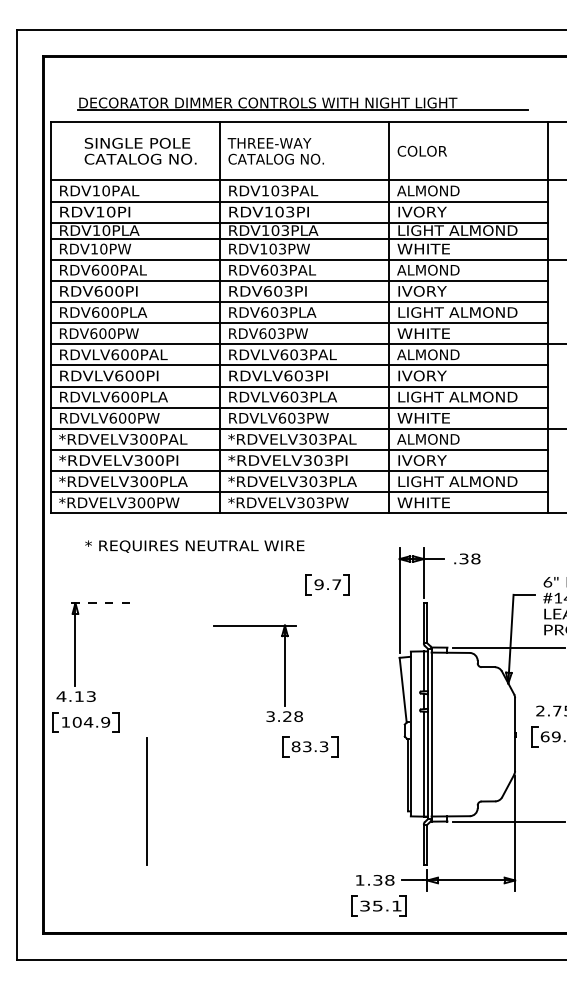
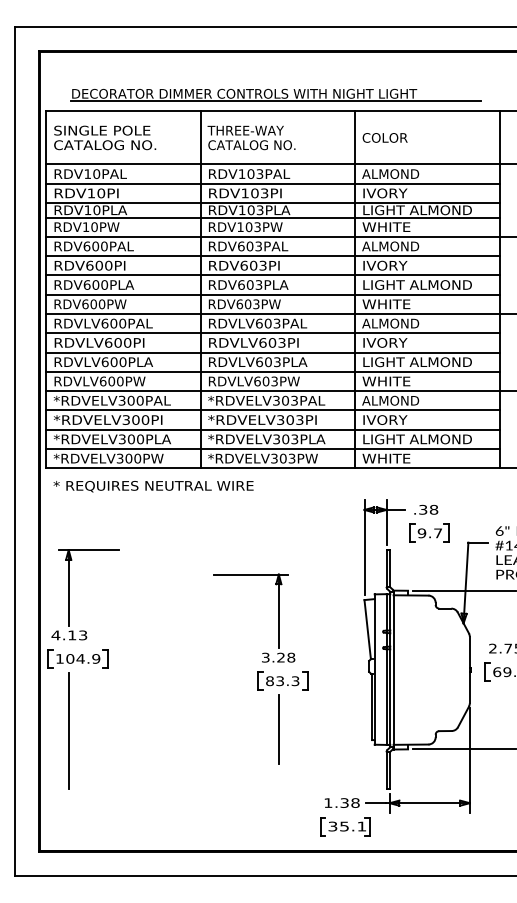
text: (141, 150) -> (105, 137), moved
text: (194, 546) -> (153, 486), moved
part: (327, 583) -> (429, 532), moved
line: (97, 603) -> (88, 550), dashed -> solid
part: (284, 672) -> (278, 617), moved
line: (305, 799) -> (278, 729), added
line: (146, 800) -> (68, 730), moved

